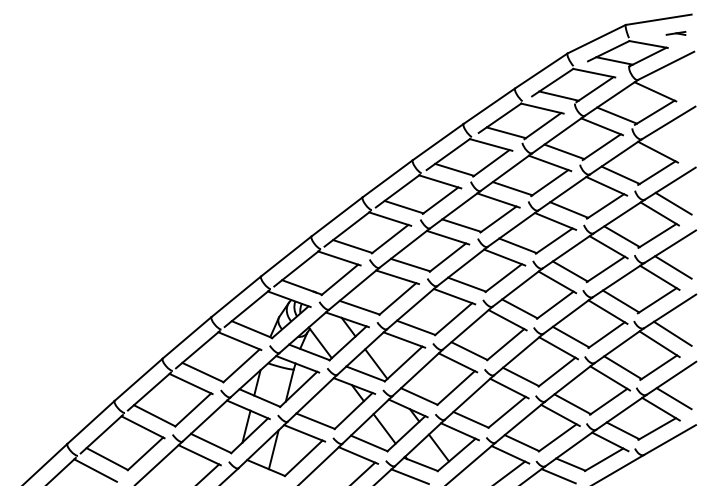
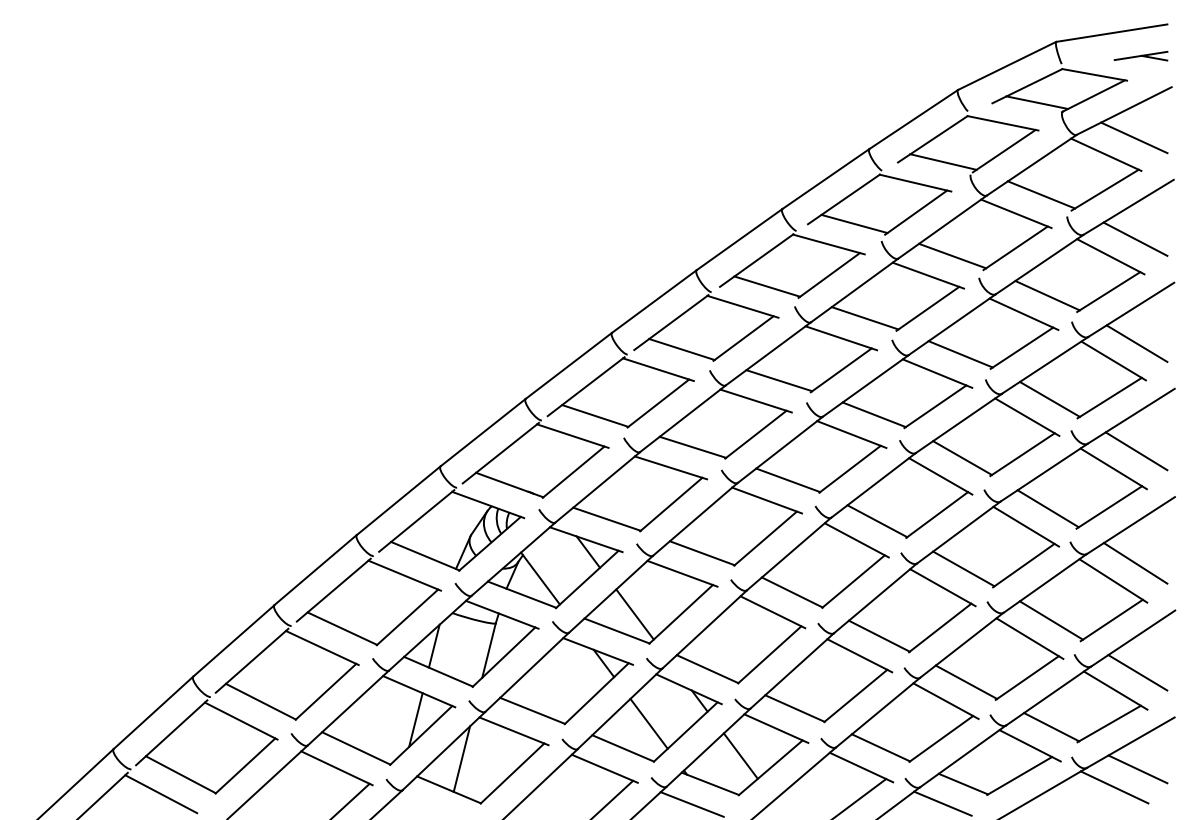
part: (675, 33) -> (1140, 56), size x1.67
line: (671, 81) -> (1133, 137), added
line: (672, 141) -> (1135, 238), added
line: (673, 455) -> (1136, 768), added
line: (660, 466) -> (1114, 787), added

